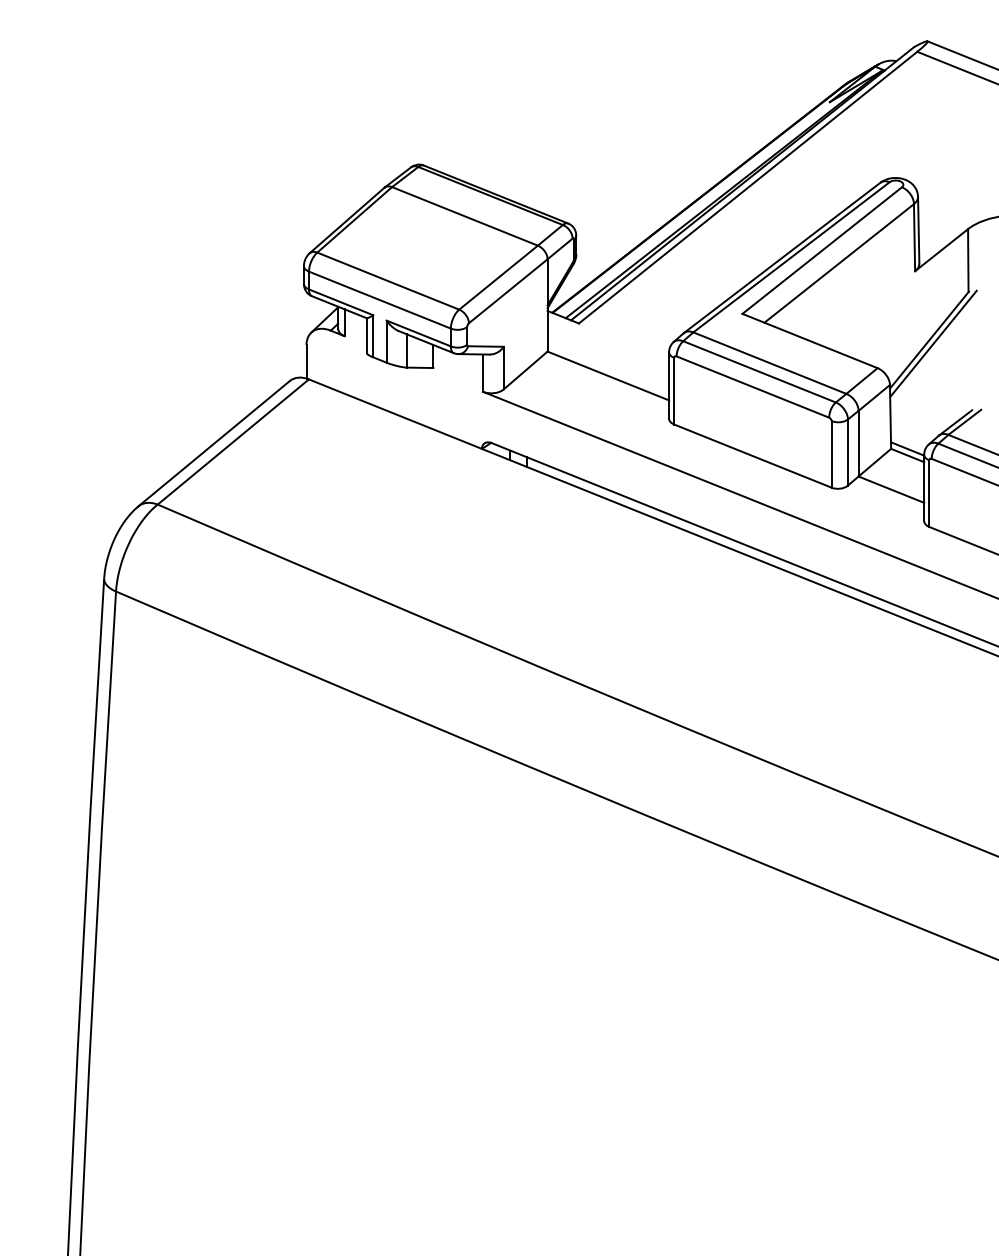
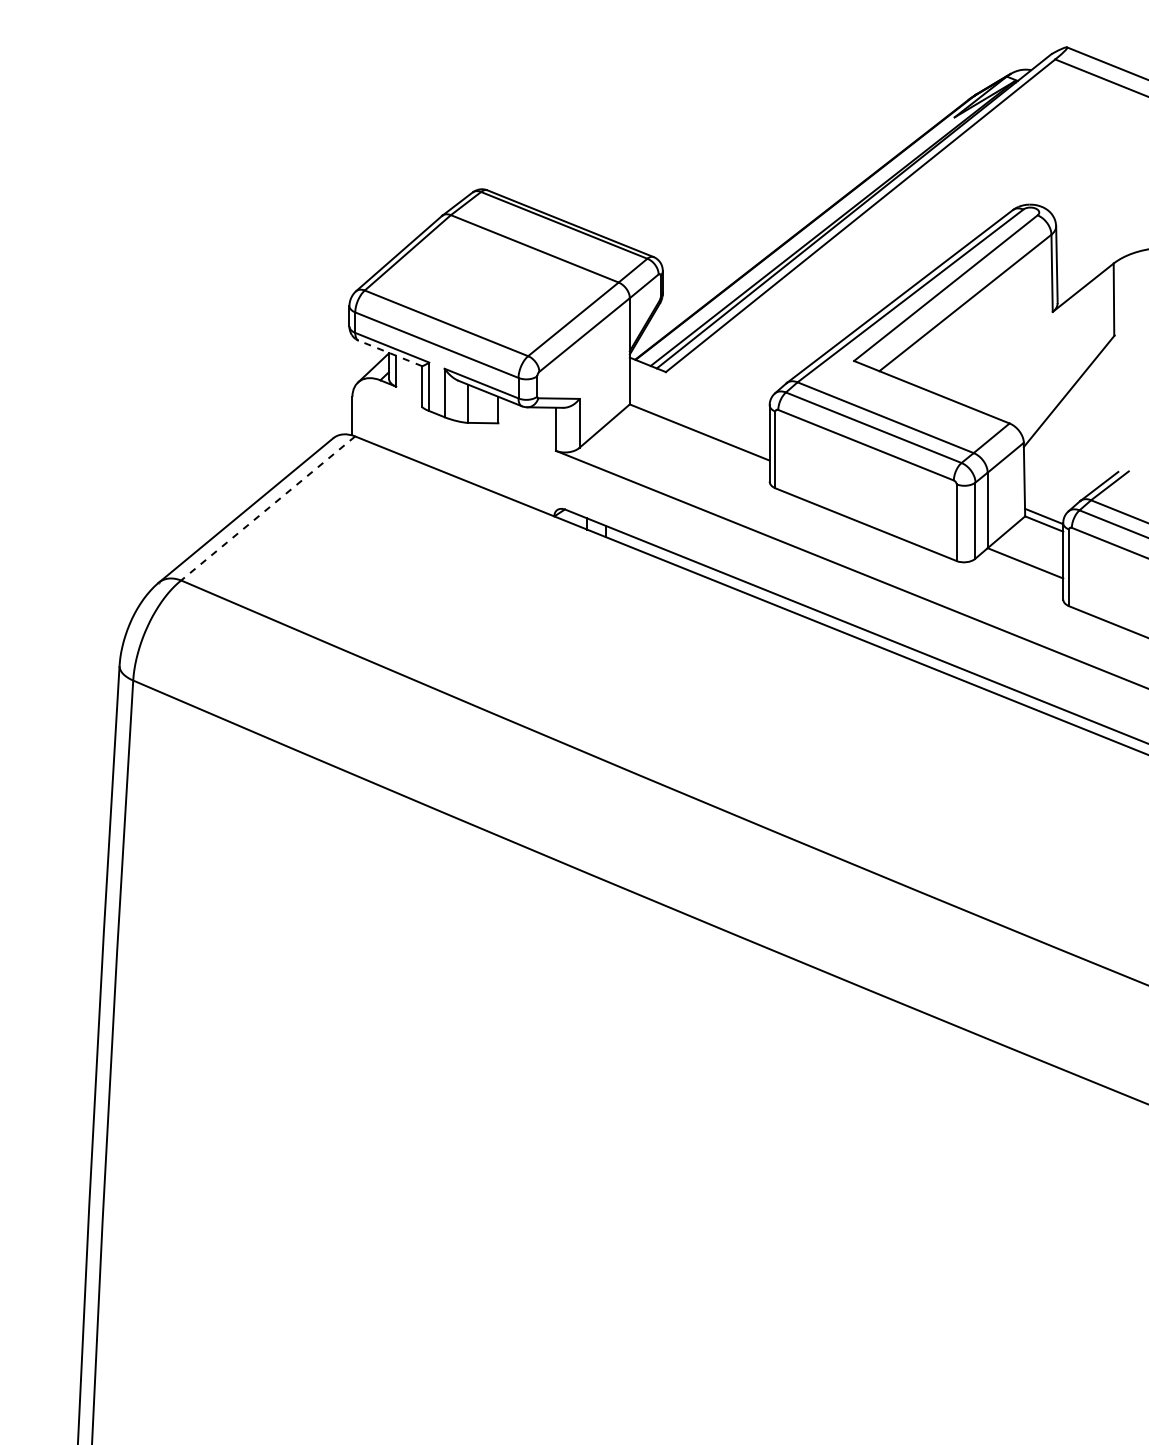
line: (339, 307) -> (390, 353), solid -> dashed
line: (933, 343) -> (1073, 395), removed
line: (233, 442) -> (268, 508), solid -> dashed

